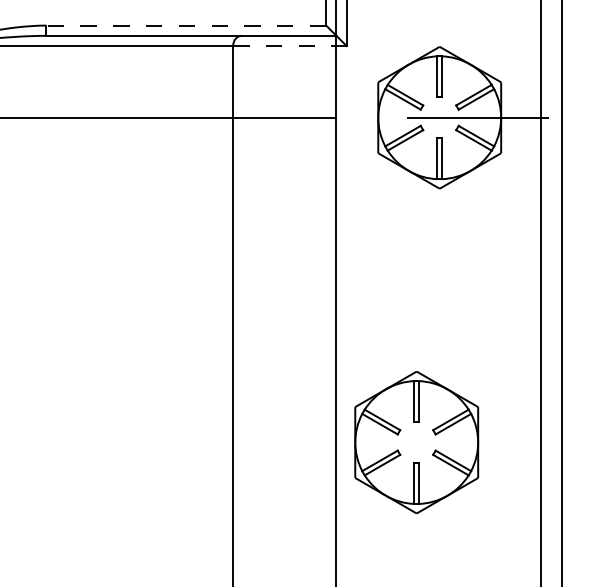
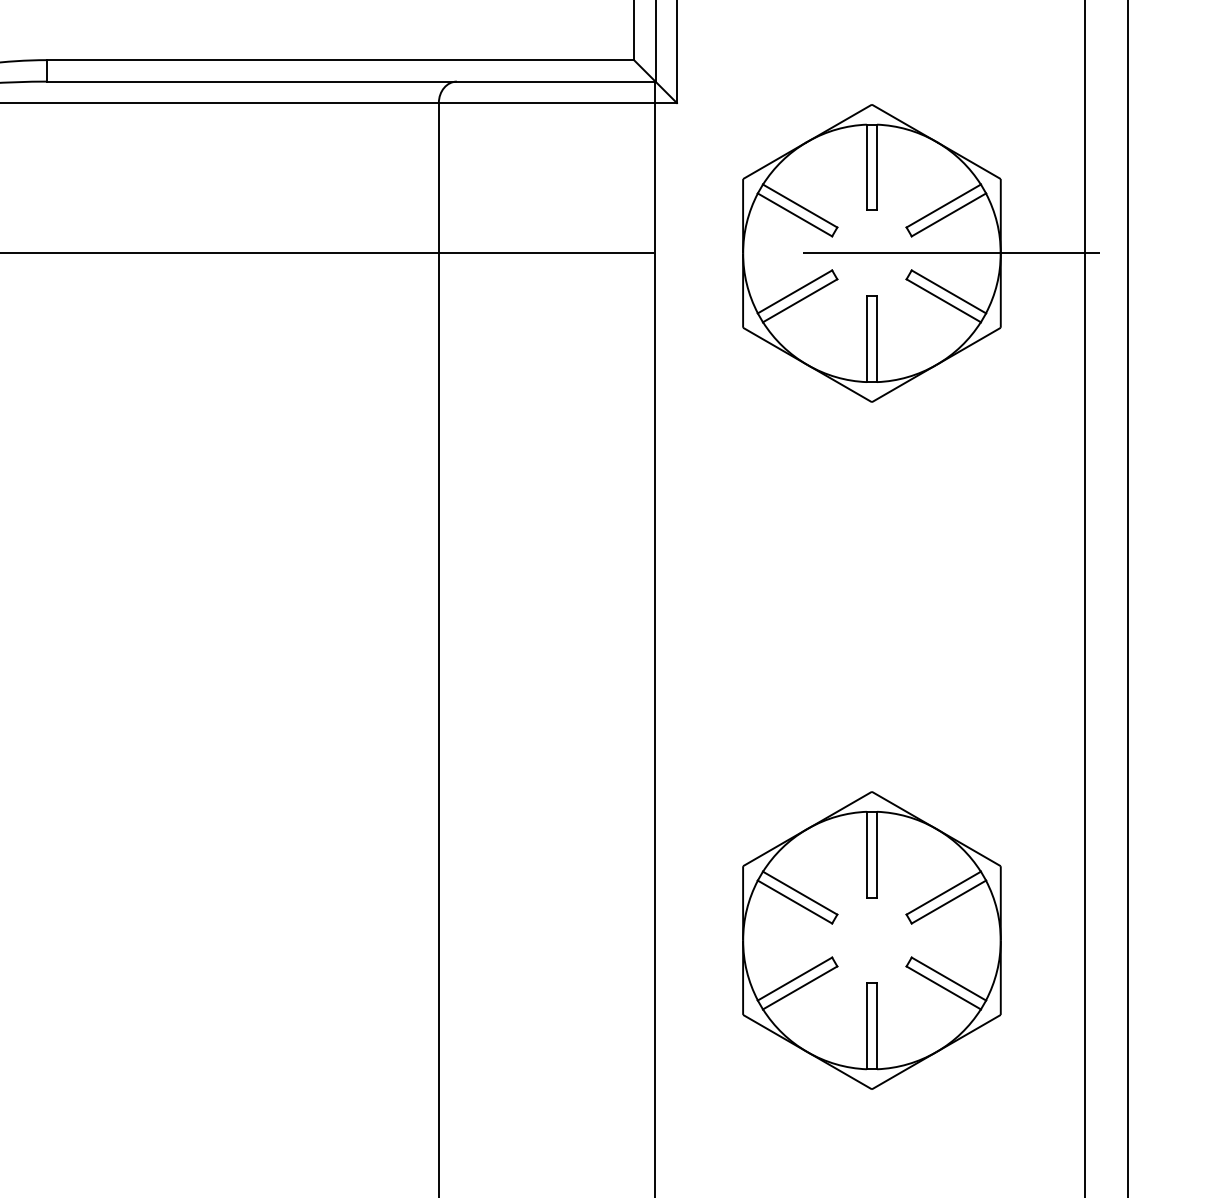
line: (185, 25) -> (338, 59), dashed -> solid
line: (284, 46) -> (546, 103), dashed -> solid
part: (416, 442) -> (871, 940), moved

